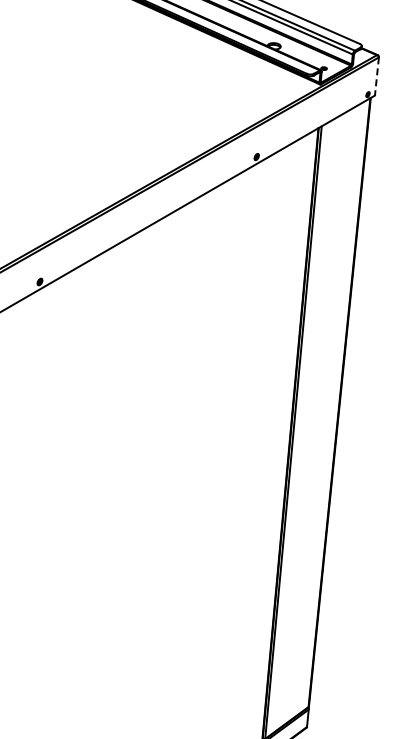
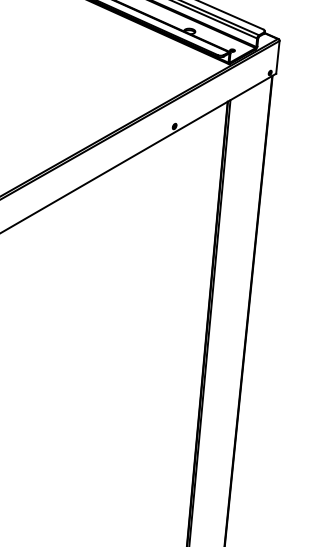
line: (376, 76) -> (277, 57), dashed -> solid

